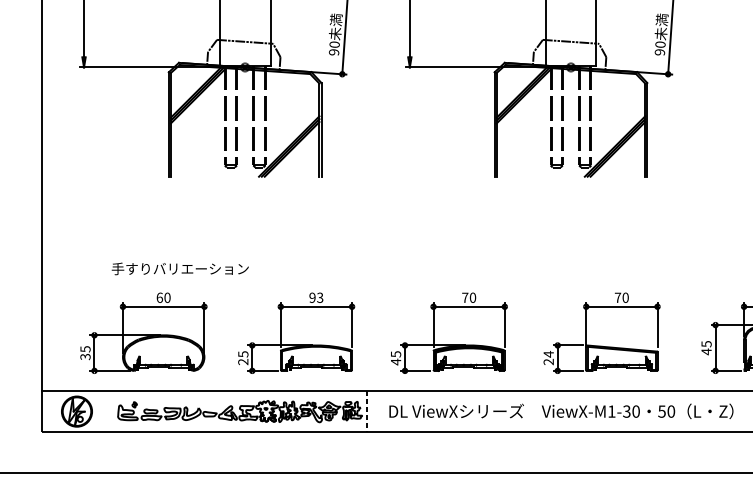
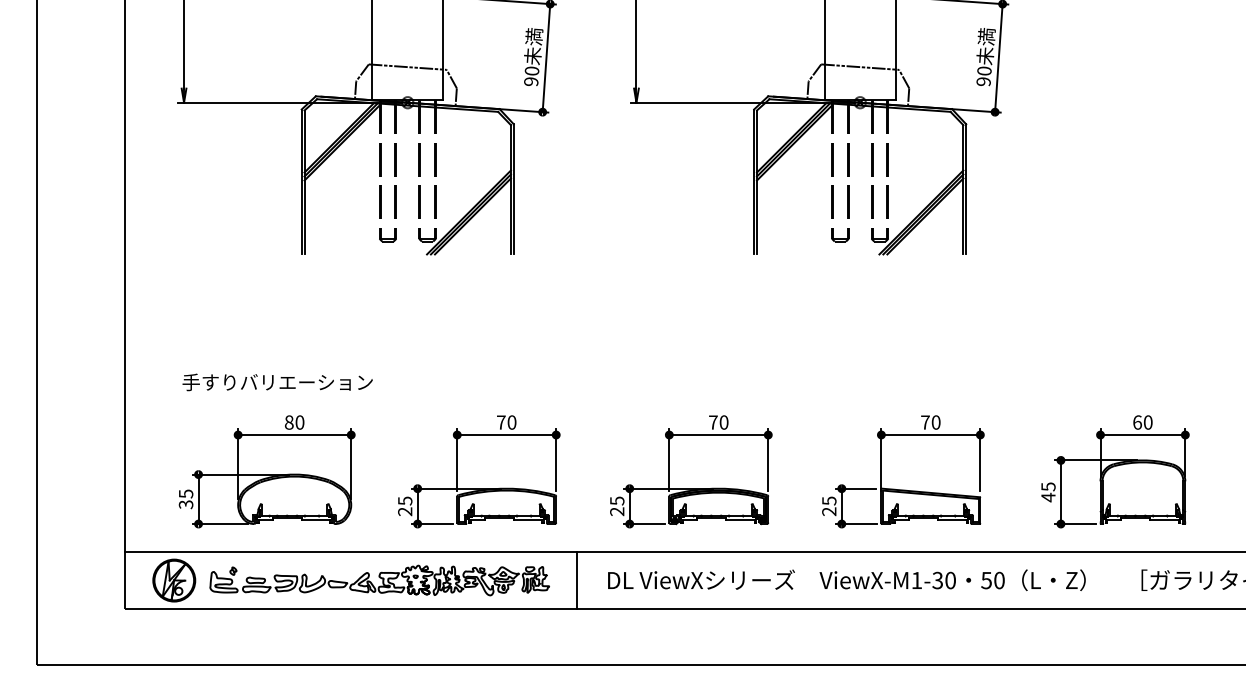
text: (180, 268) -> (277, 382), moved
text: (159, 297) -> (289, 422), 60 -> 80
text: (316, 297) -> (506, 422), 93 -> 70
text: (548, 353) -> (829, 500), 24 -> 25
text: (396, 361) -> (617, 511), 45 -> 25
part: (239, 411) -> (379, 580), moved
line: (367, 412) -> (577, 581), dashed -> solid

